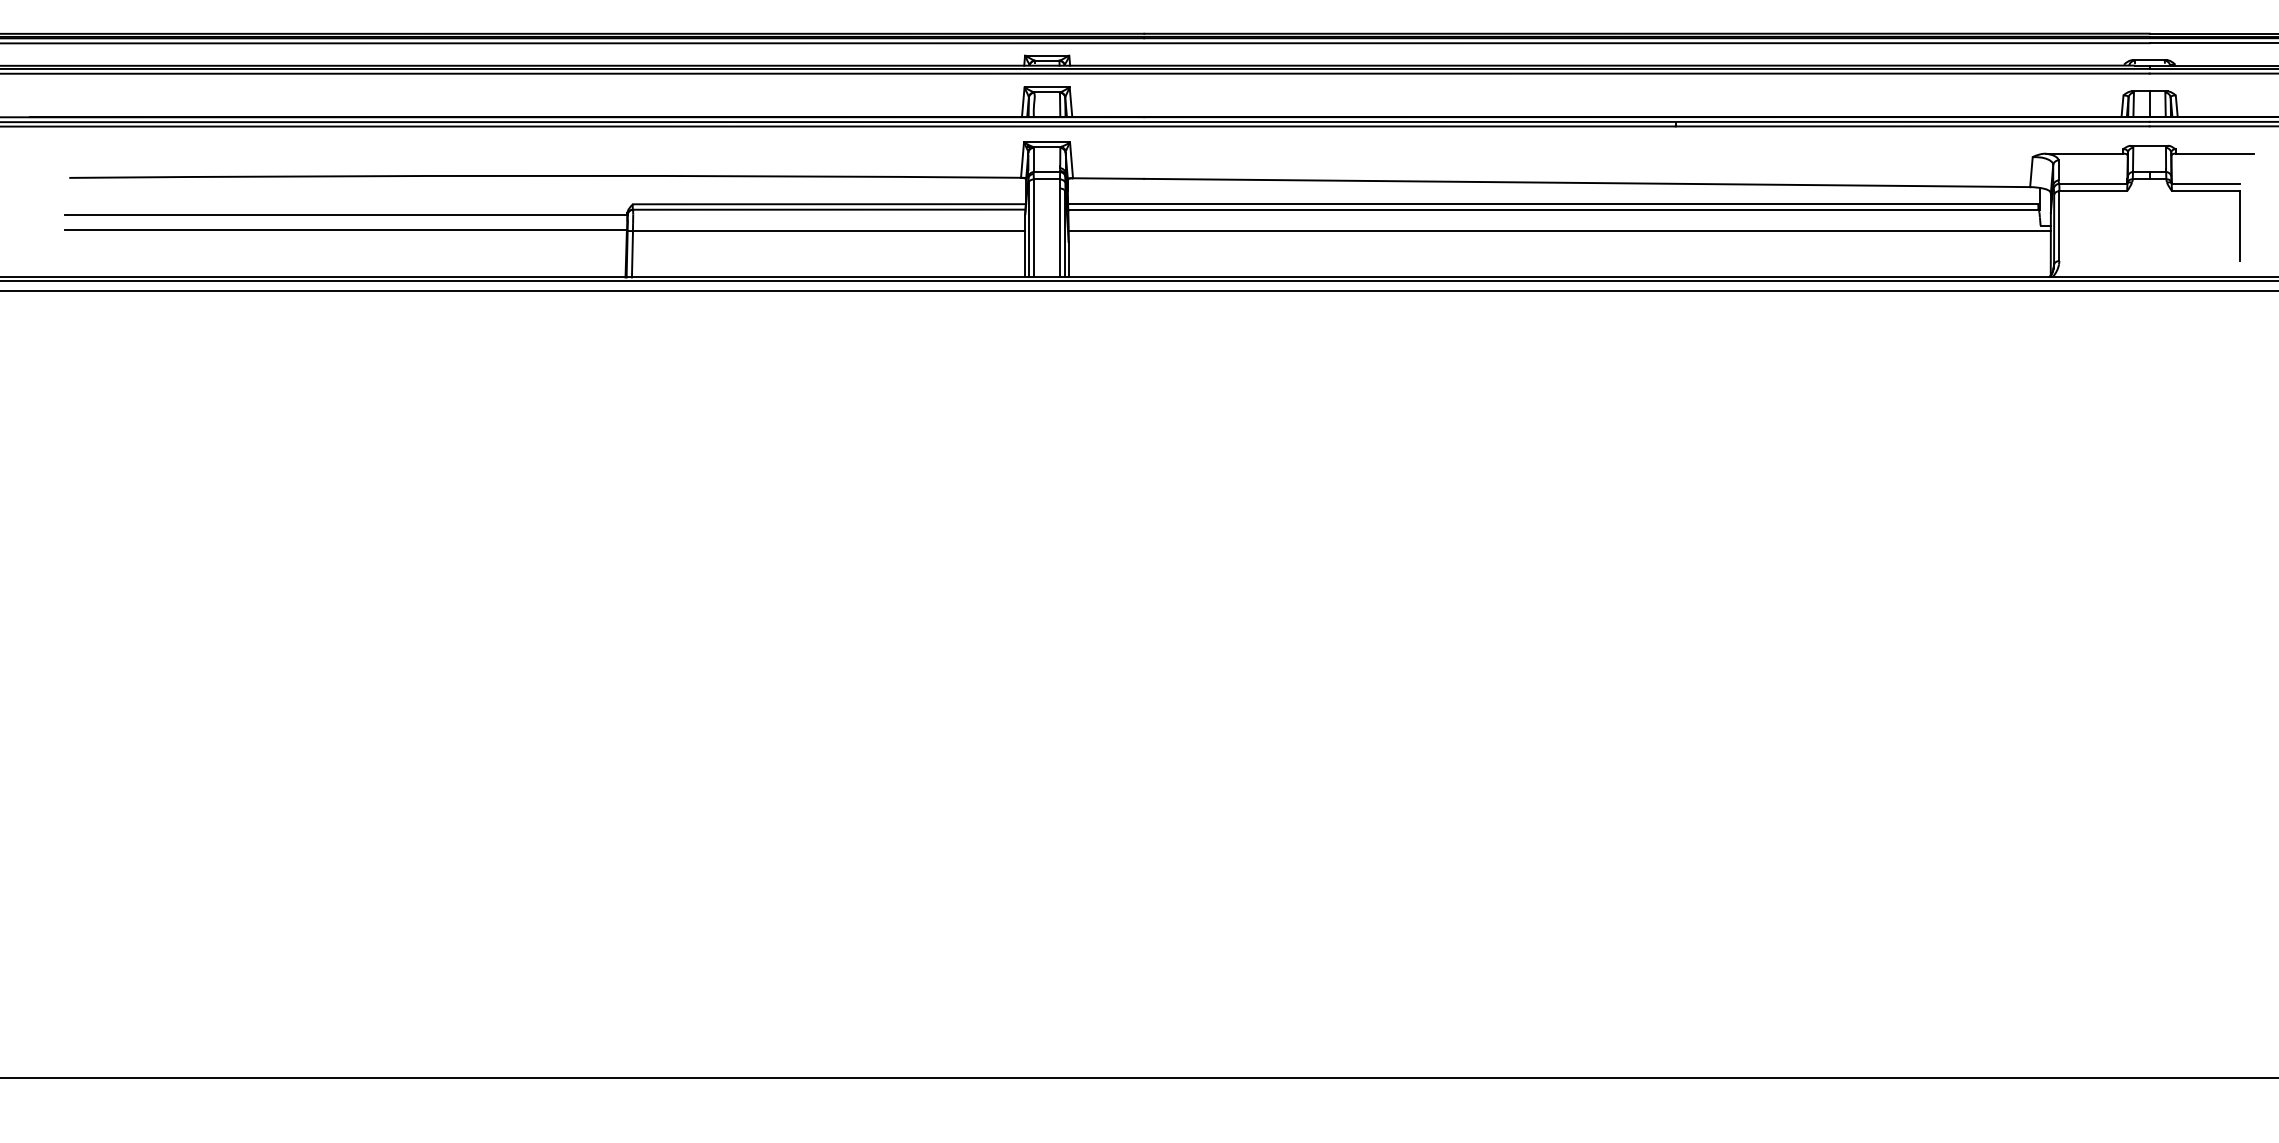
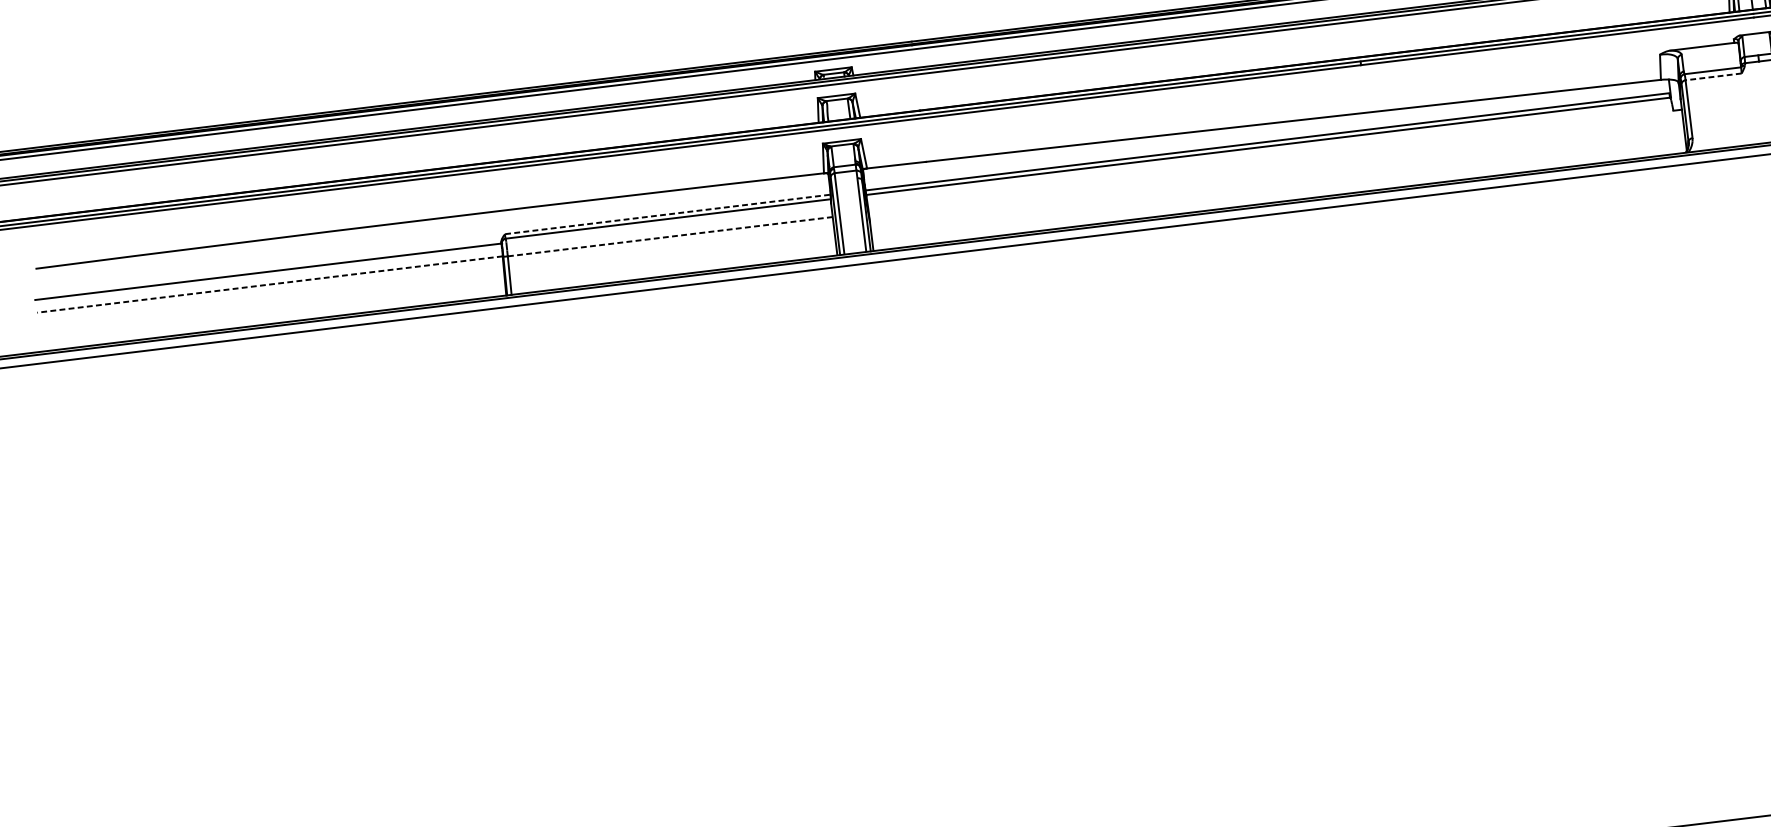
line: (2093, 191) -> (1713, 77), solid -> dashed
line: (829, 204) -> (667, 214), solid -> dashed
line: (346, 230) -> (270, 284), solid -> dashed
line: (1559, 230) -> (1275, 162), removed
line: (828, 231) -> (669, 237), solid -> dashed

